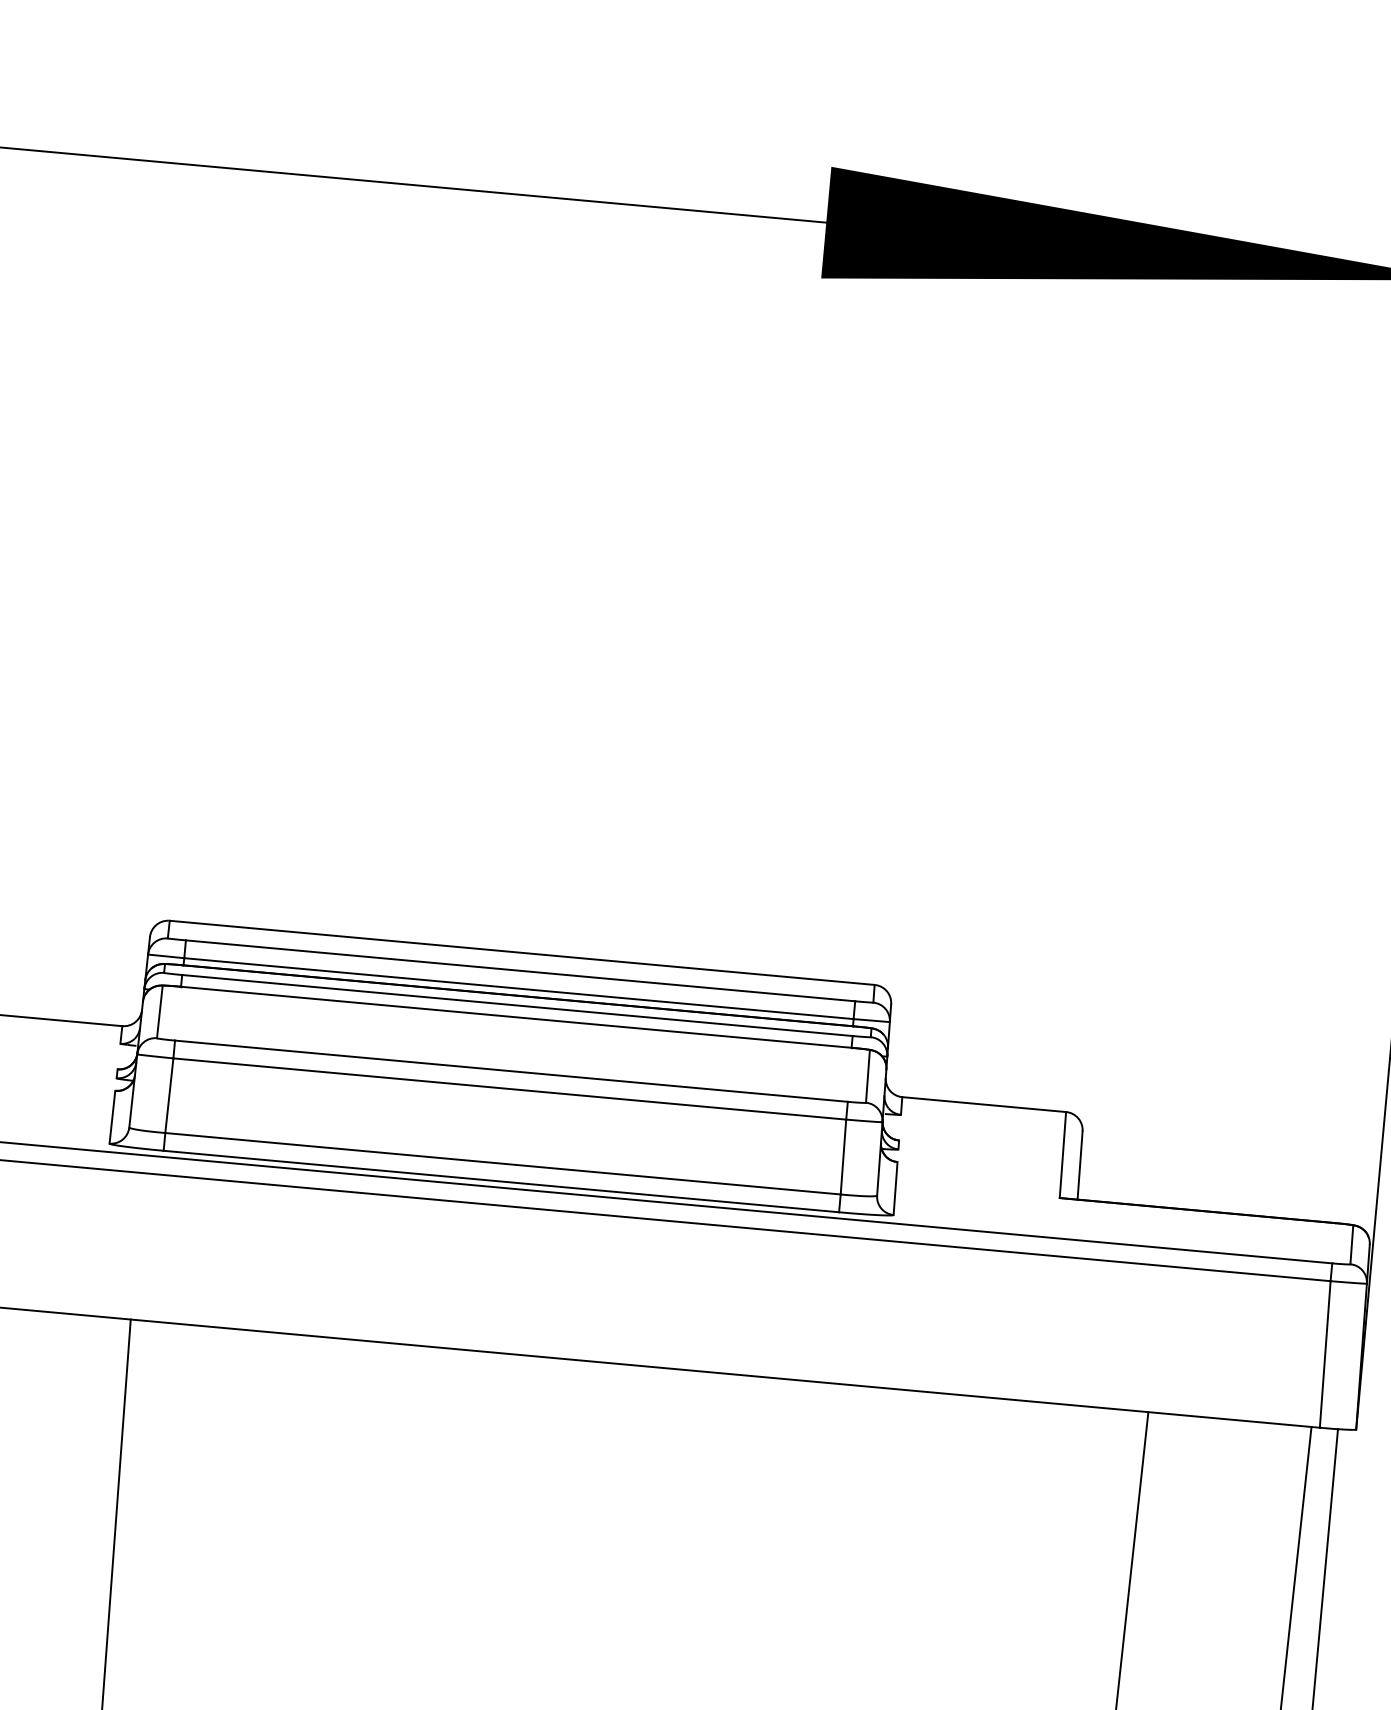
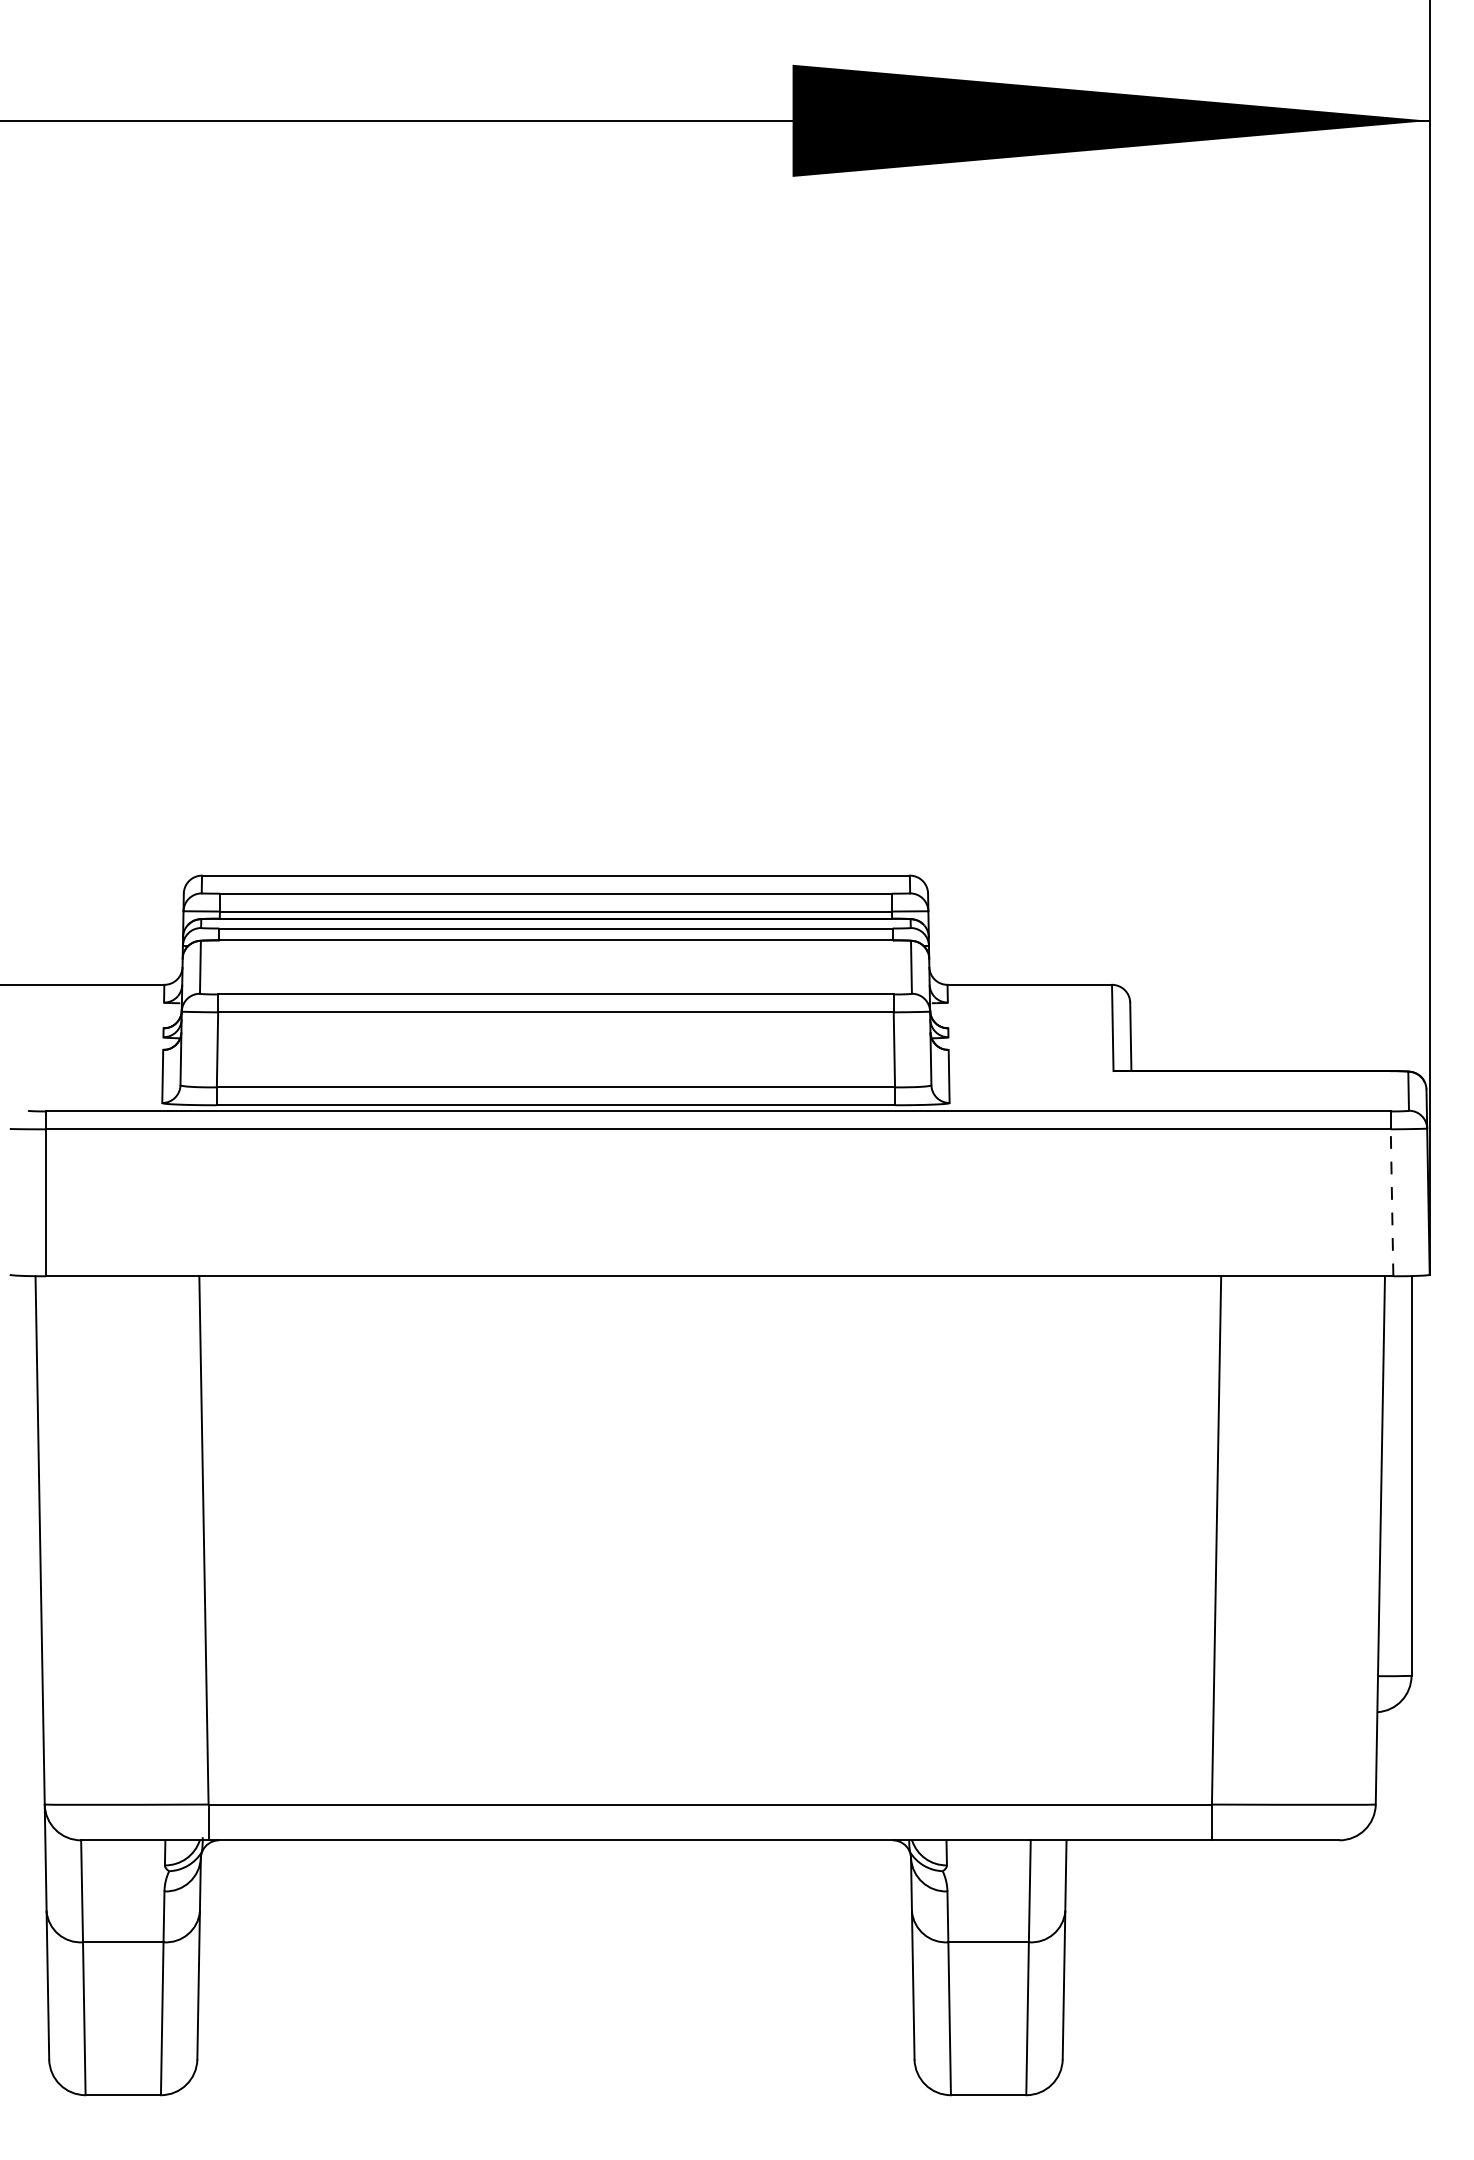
line: (1325, 1354) -> (1392, 1202), solid -> dashed

